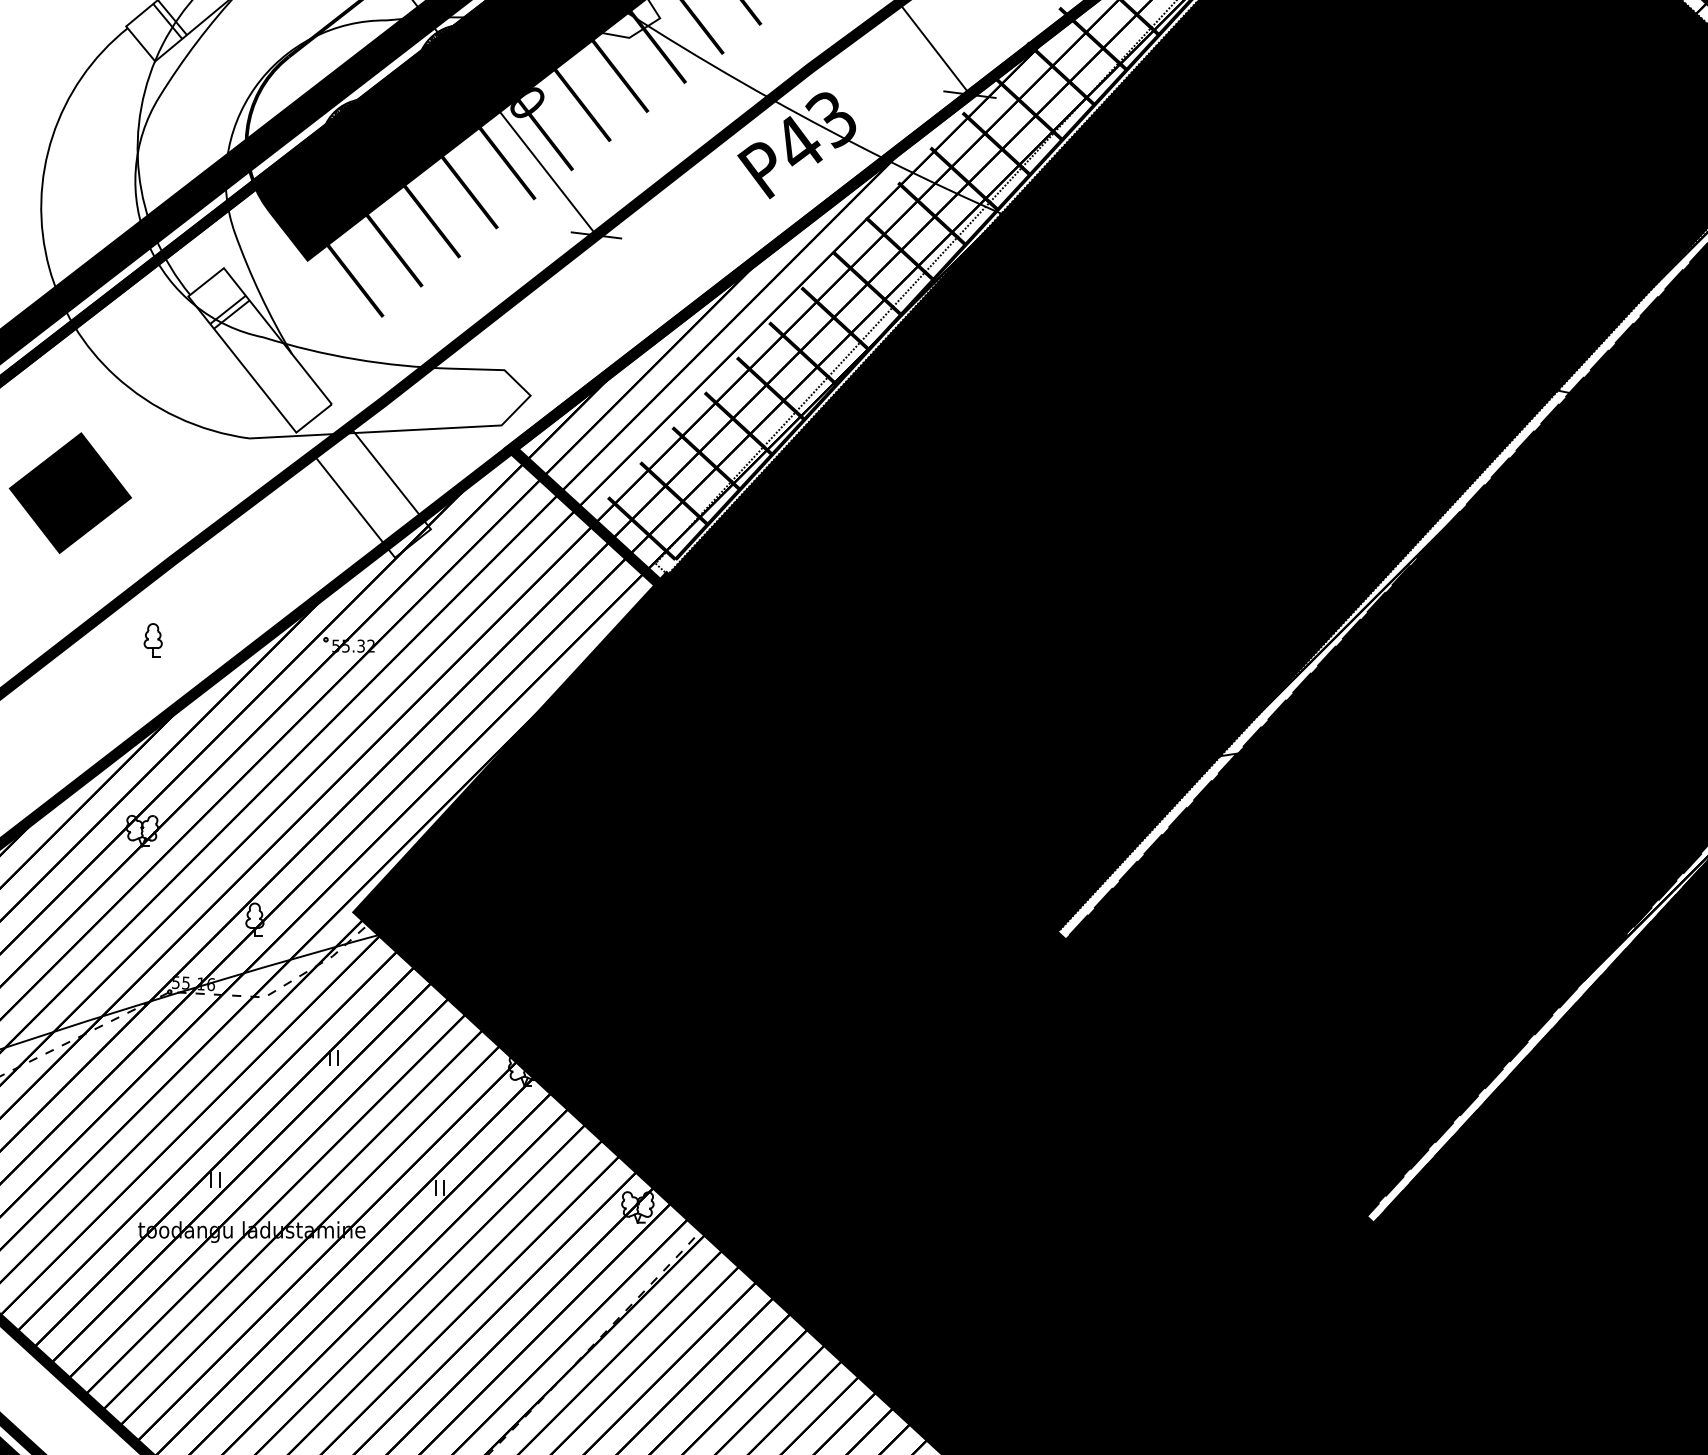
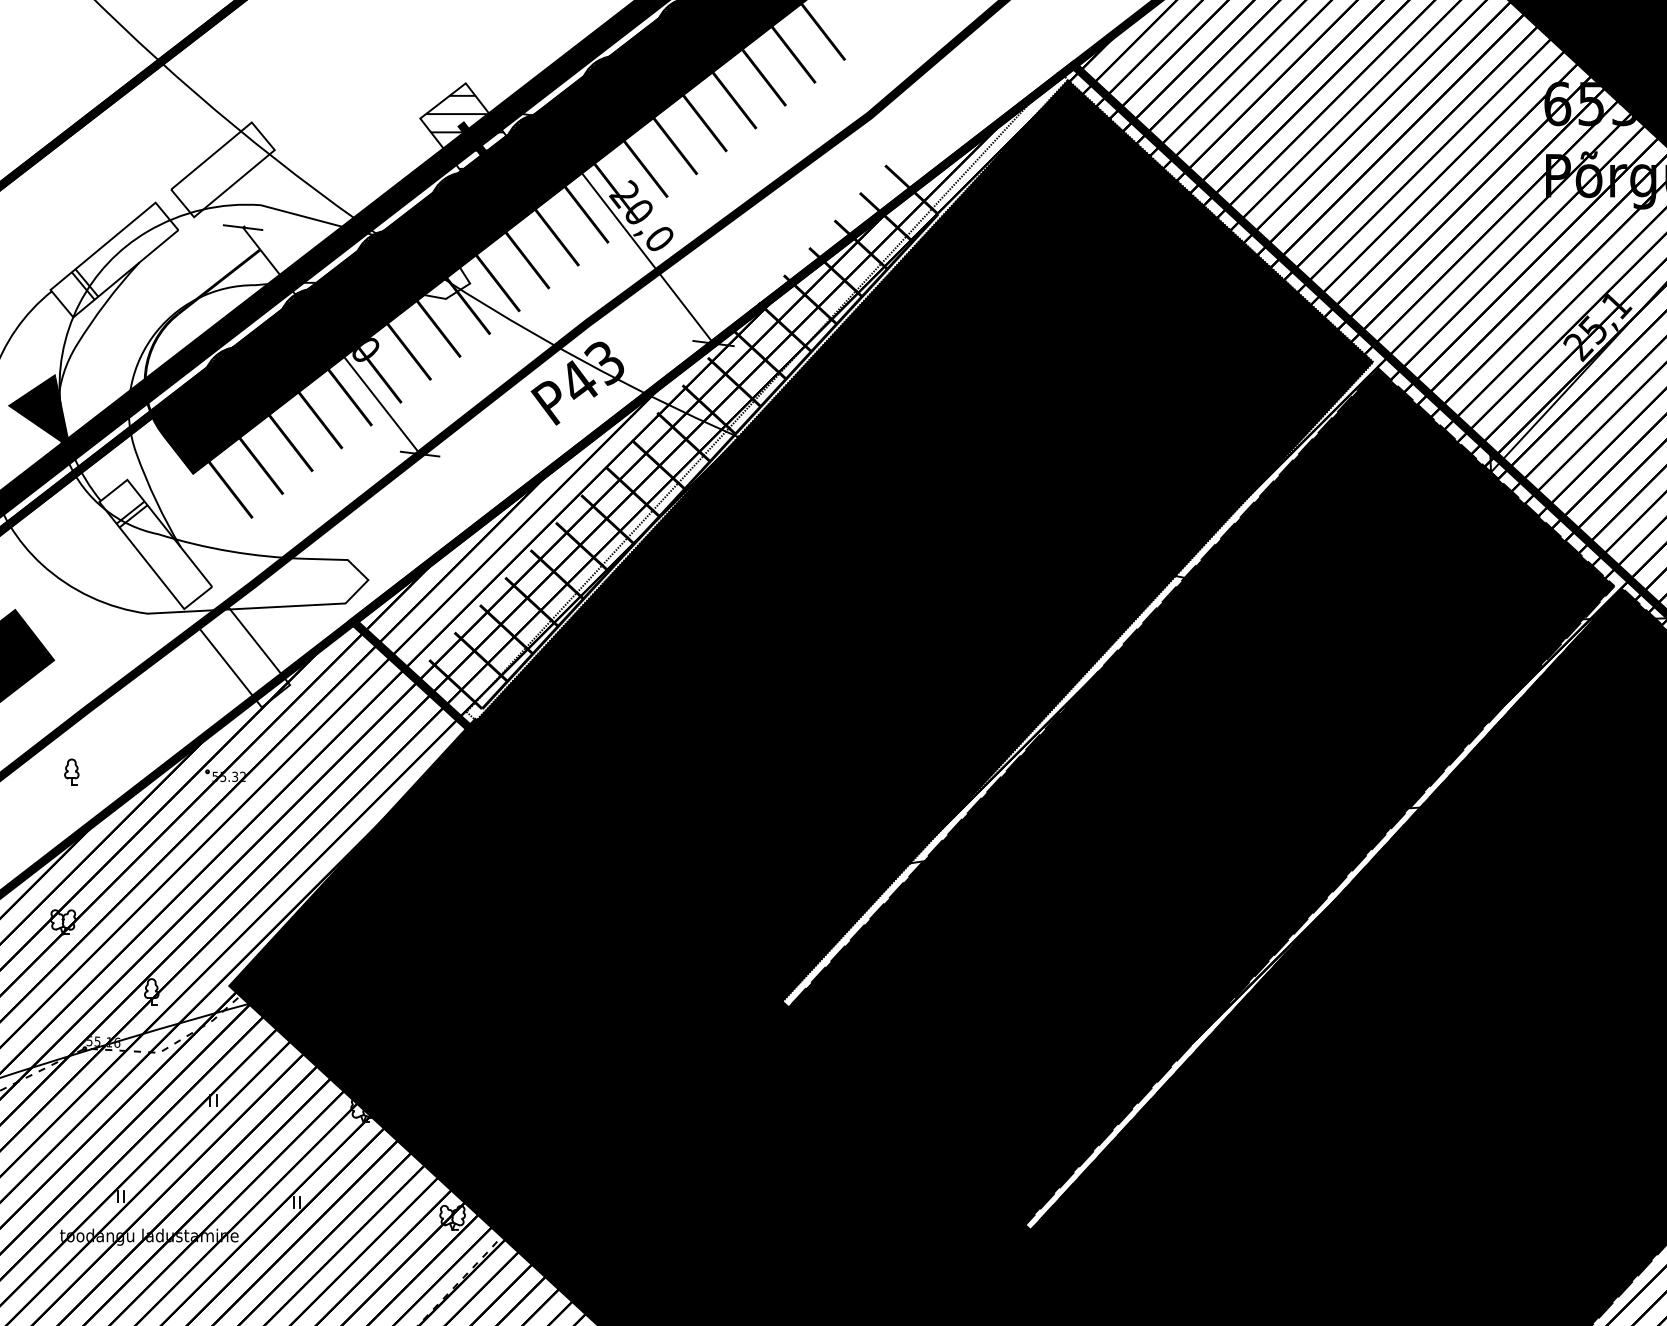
fill: (110, 181) -> (38, 411), added

